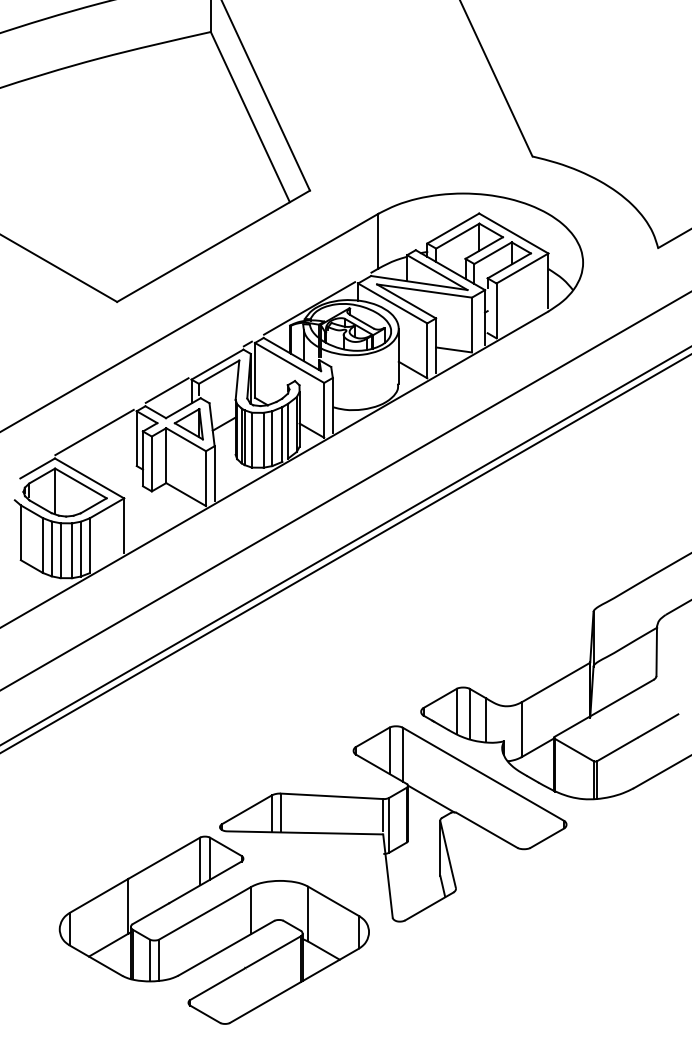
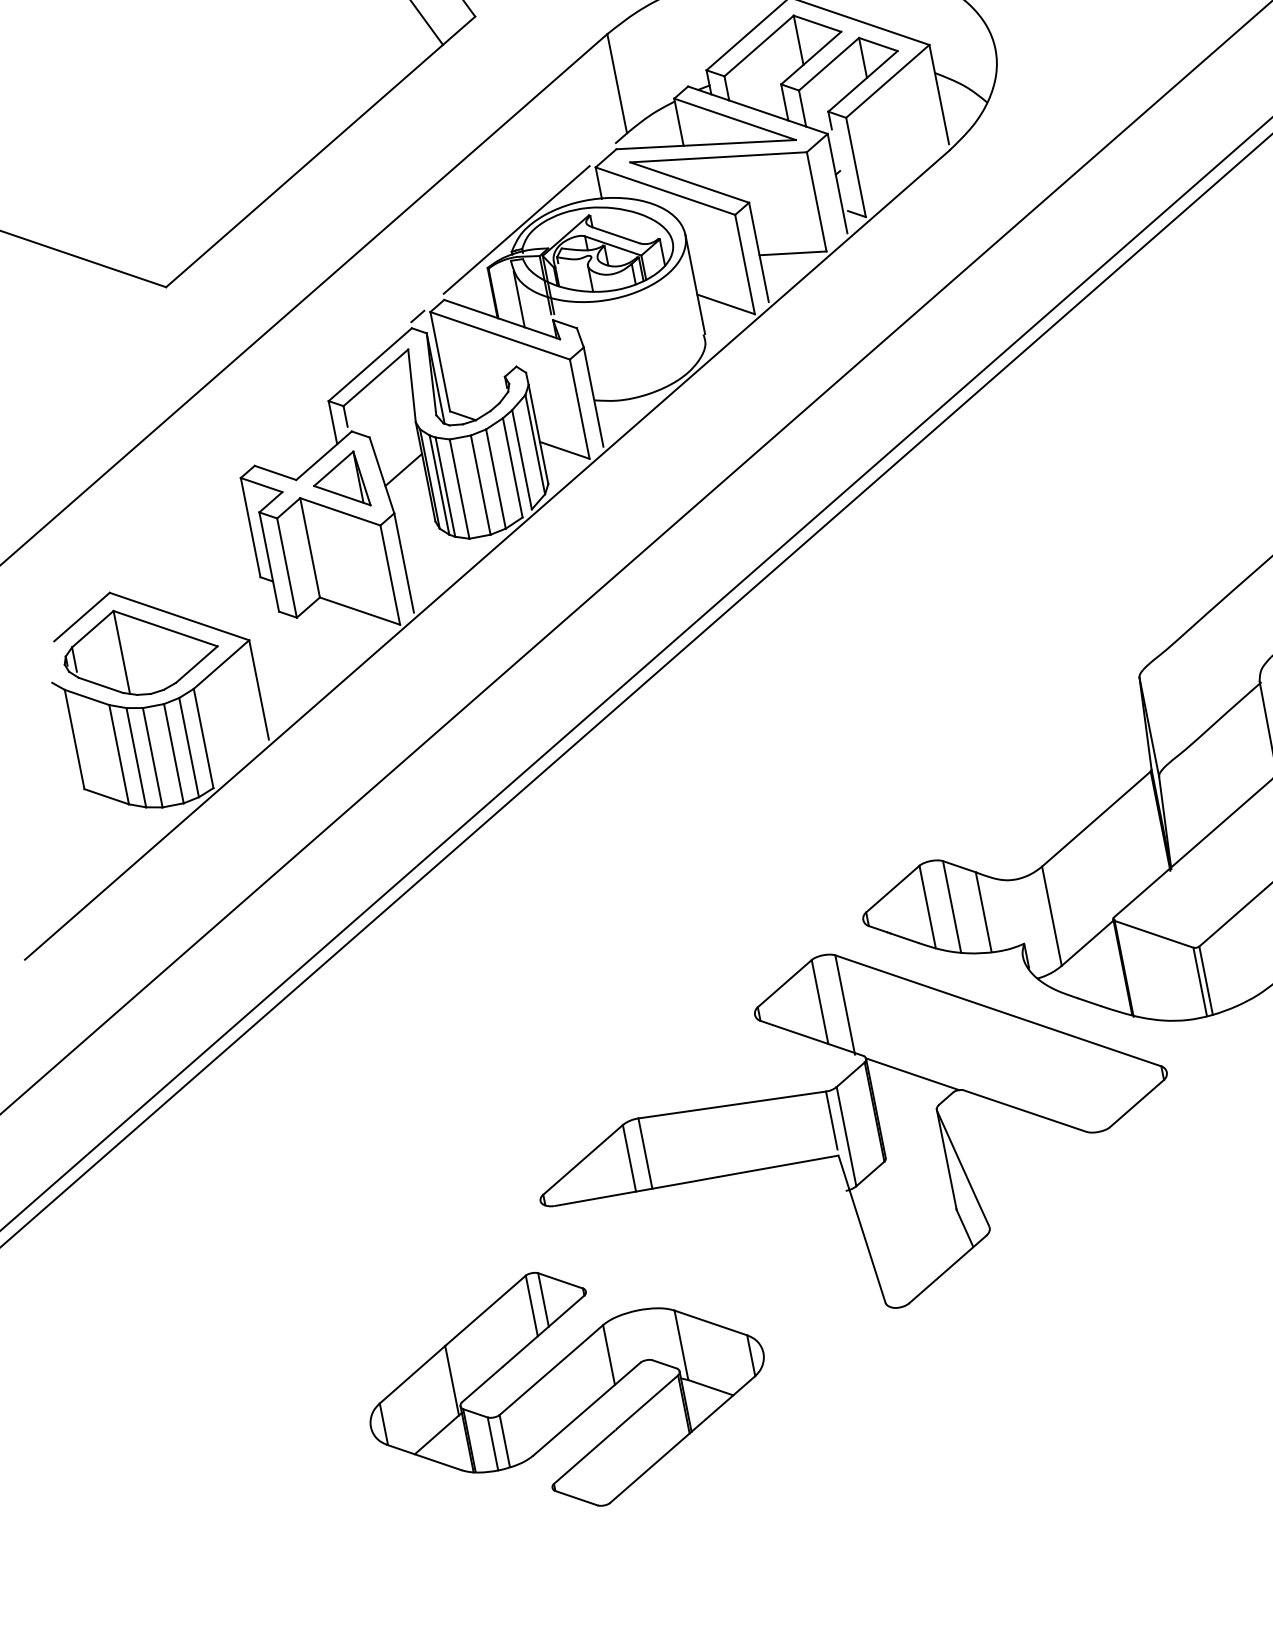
line: (166, 390) -> (287, 429), removed
line: (94, 432) -> (171, 531), removed
part: (213, 929) -> (565, 1388), size x0.7

